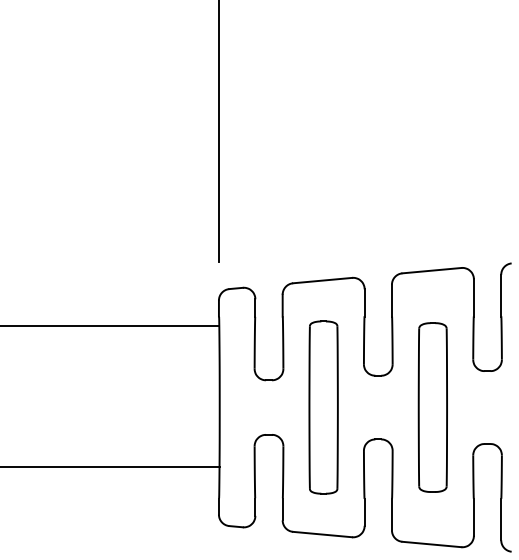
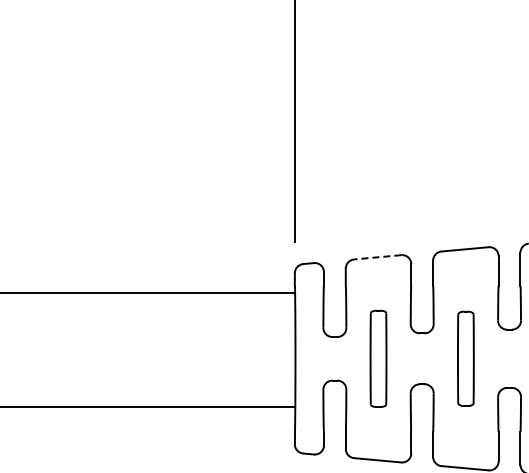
line: (322, 280) -> (377, 257), solid -> dashed
part: (323, 407) -> (378, 358), size x0.7
part: (432, 407) -> (465, 358), size x0.7

